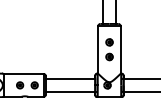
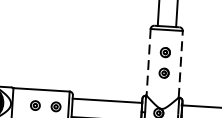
line: (98, 50) -> (149, 63), solid -> dashed
line: (120, 50) -> (180, 64), solid -> dashed

